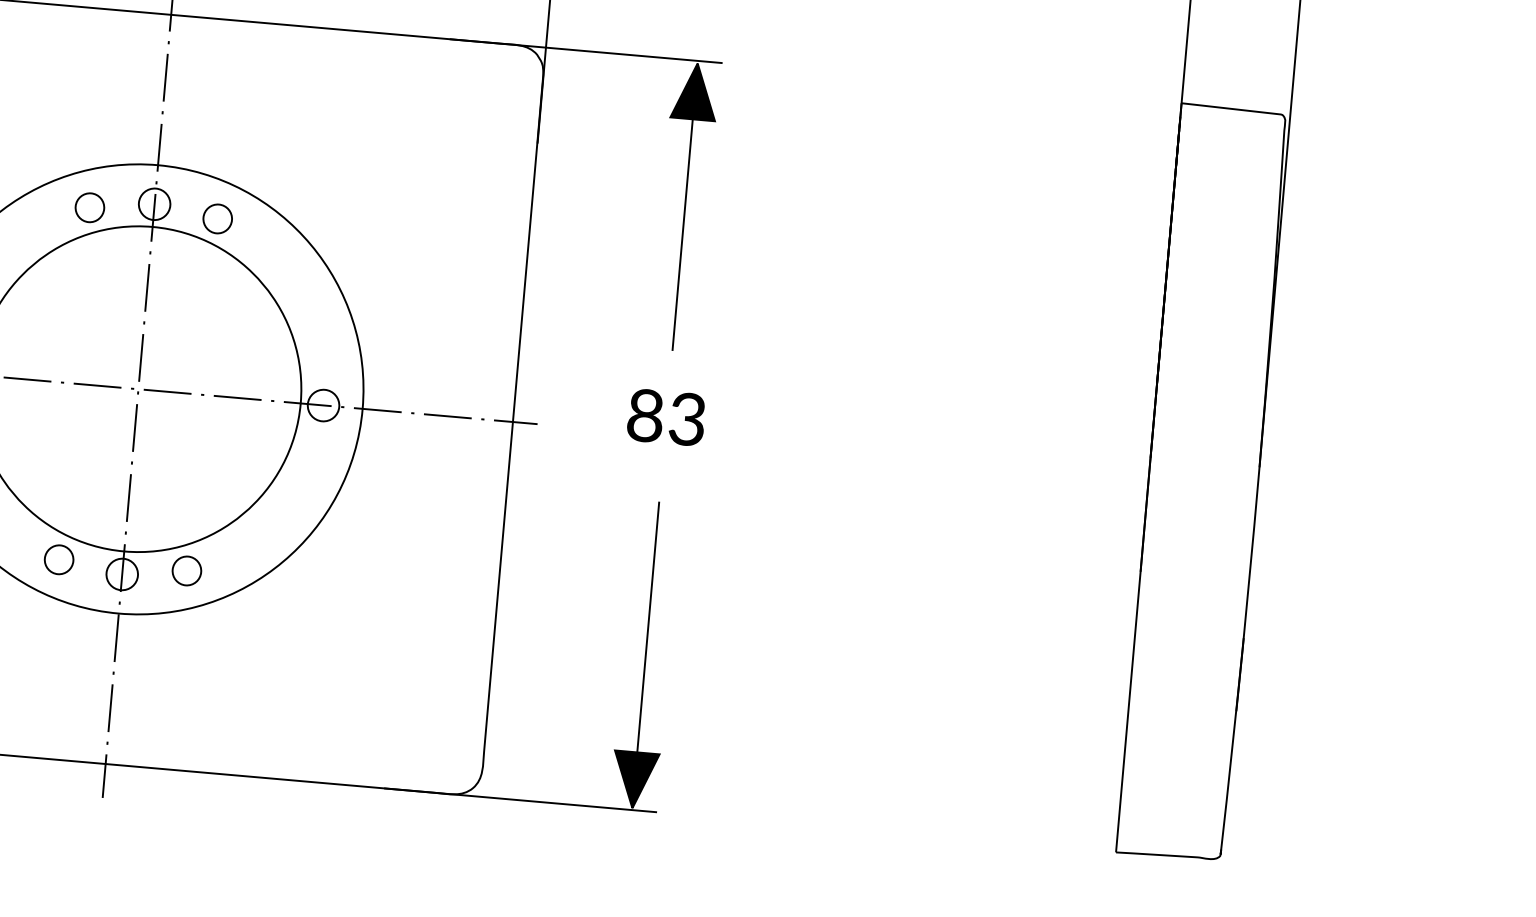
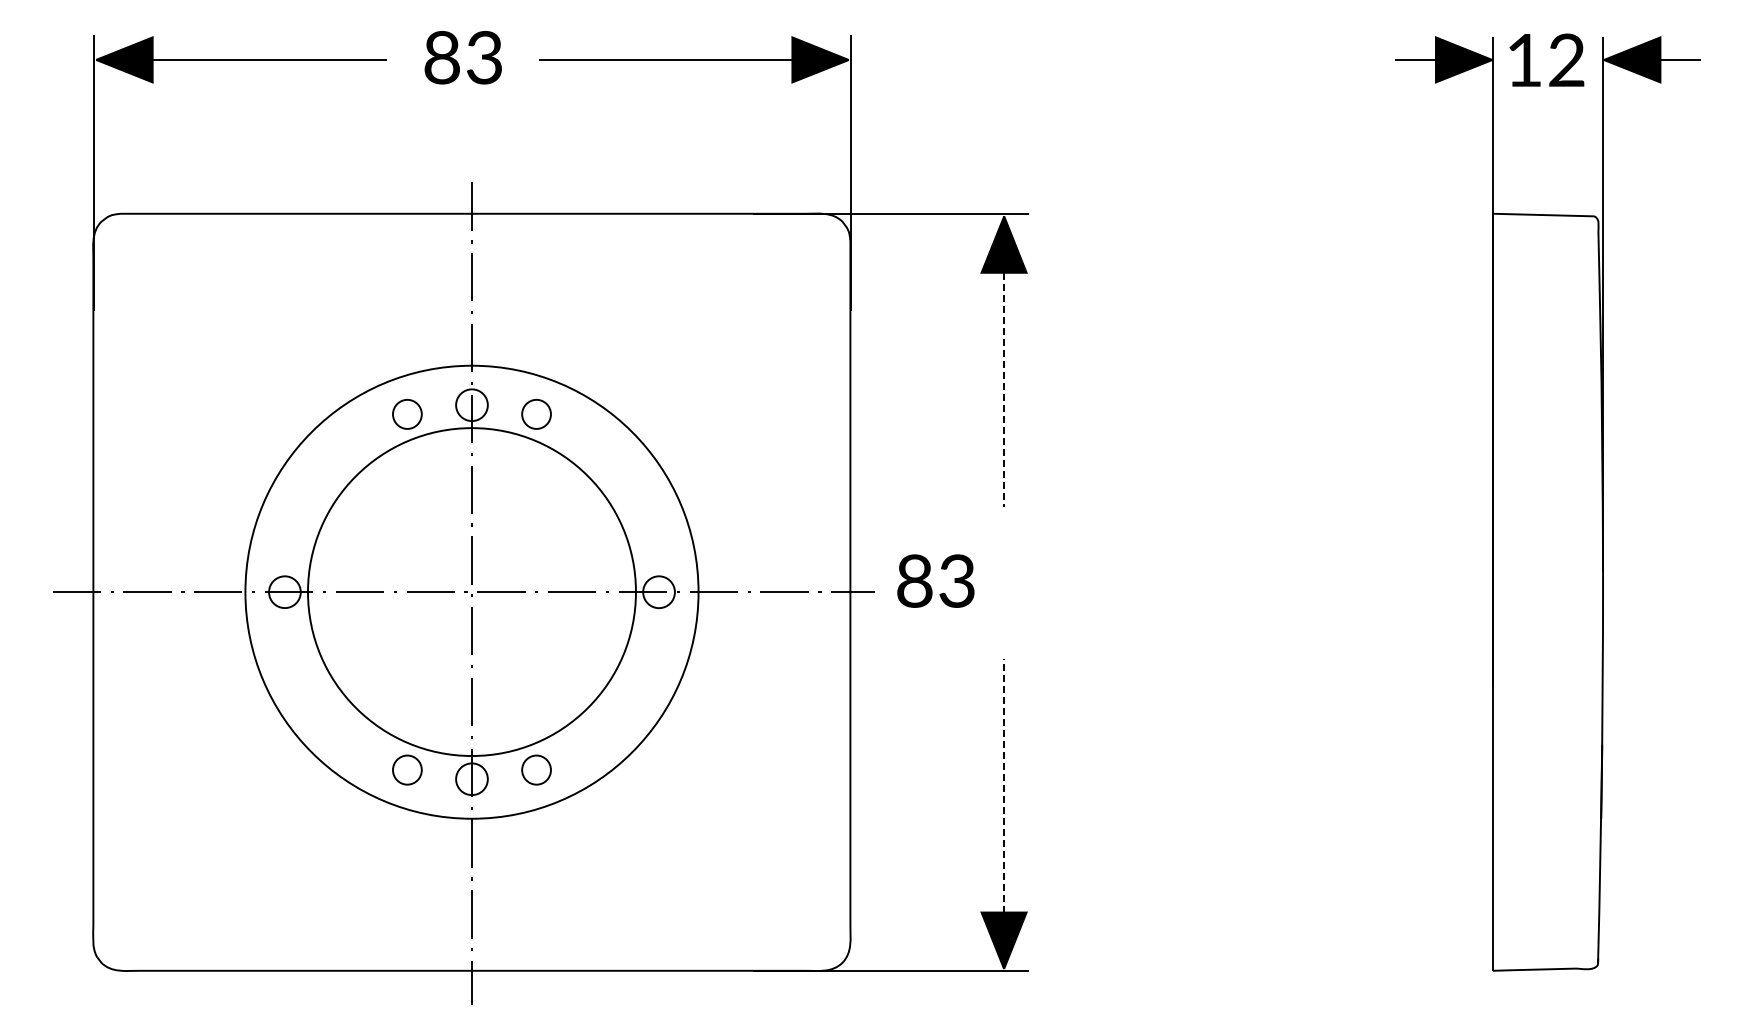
line: (683, 224) -> (1004, 379), solid -> dashed
text: (666, 416) -> (935, 580), moved
line: (647, 637) -> (1004, 796), solid -> dashed

